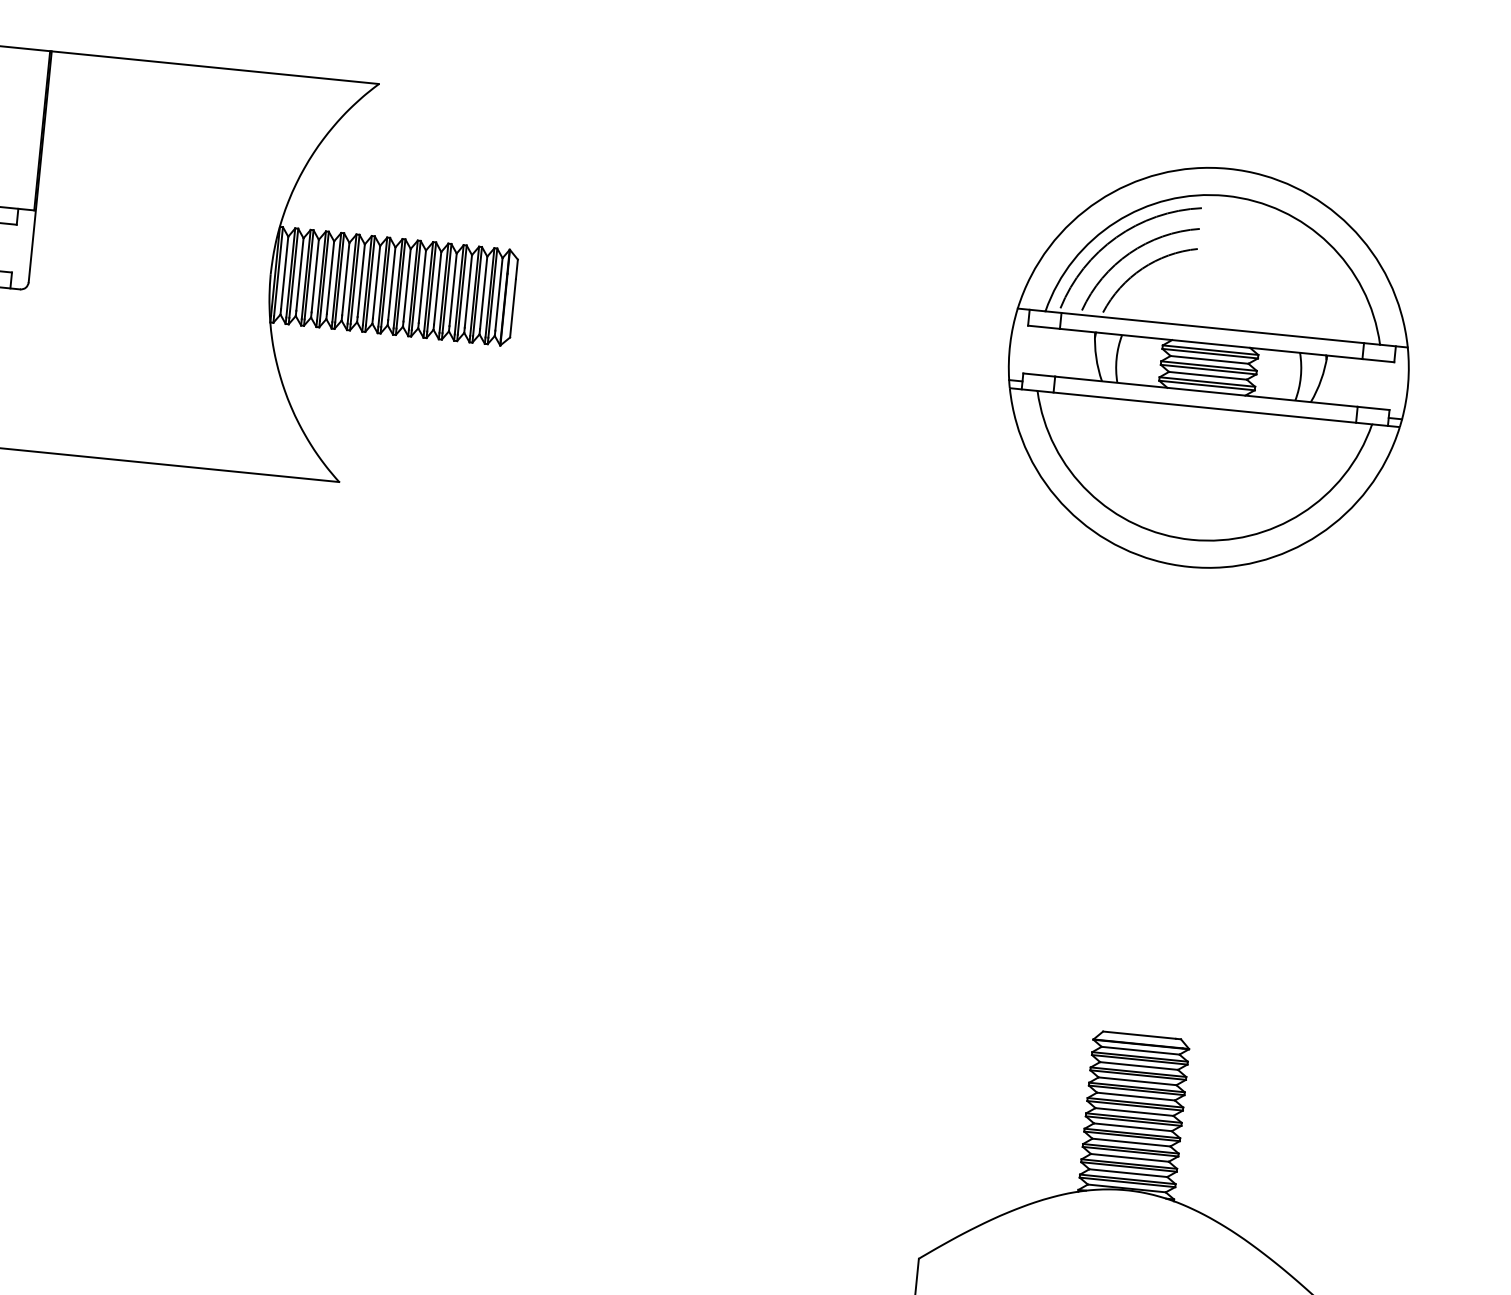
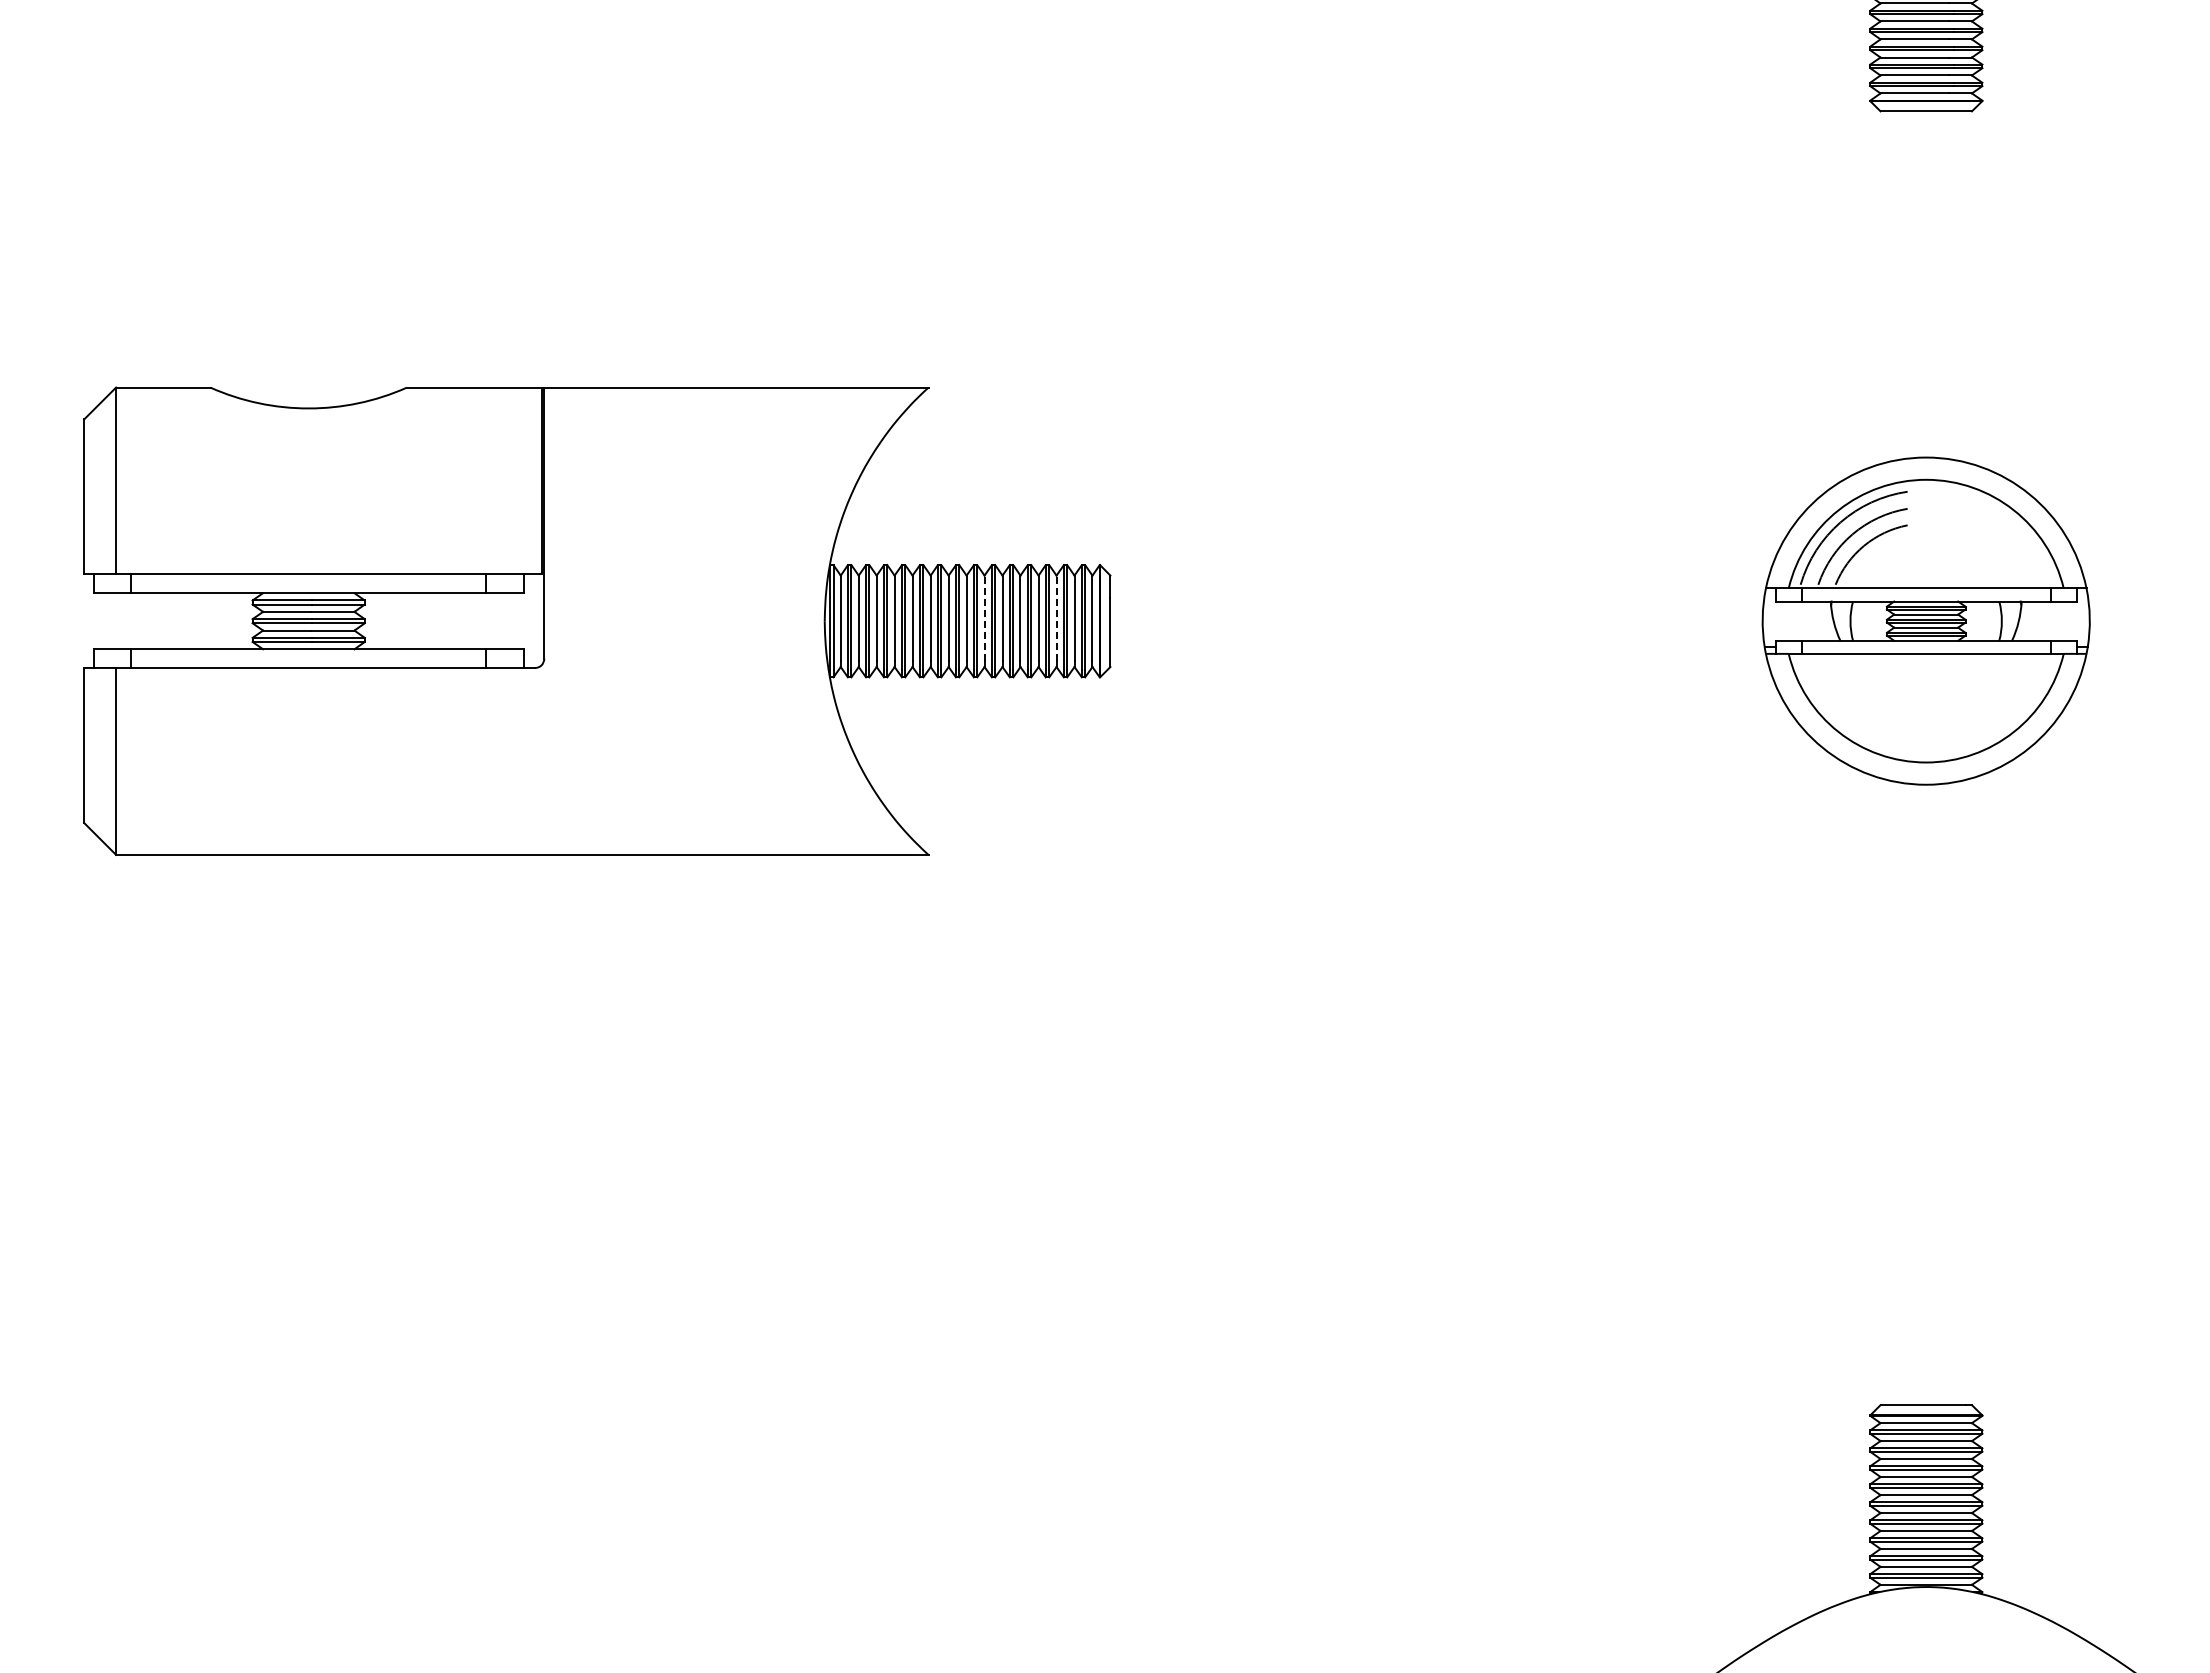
line: (407, 285) -> (984, 618), solid -> dashed
line: (468, 291) -> (1056, 618), solid -> dashed
part: (1208, 367) -> (1925, 620), size x0.7

